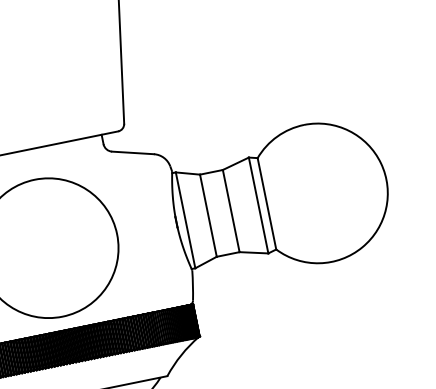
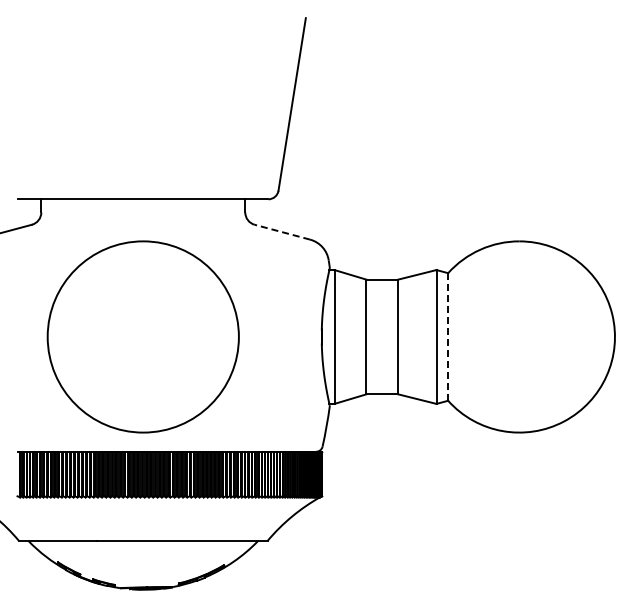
line: (133, 153) -> (282, 232), solid -> dashed
line: (267, 203) -> (448, 336), solid -> dashed

